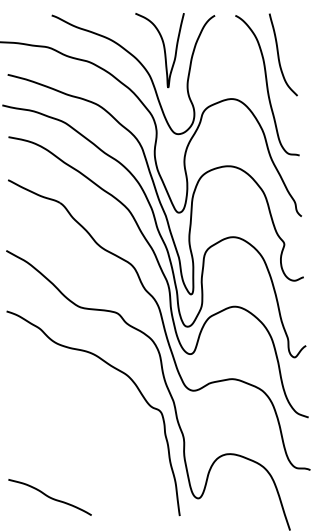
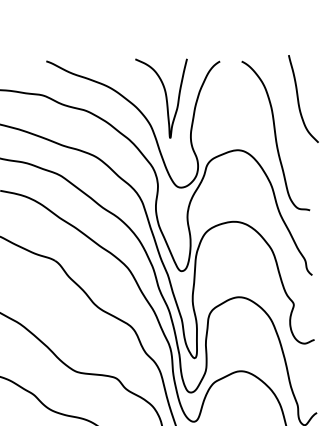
curve: (279, 54) -> (299, 98), moved

